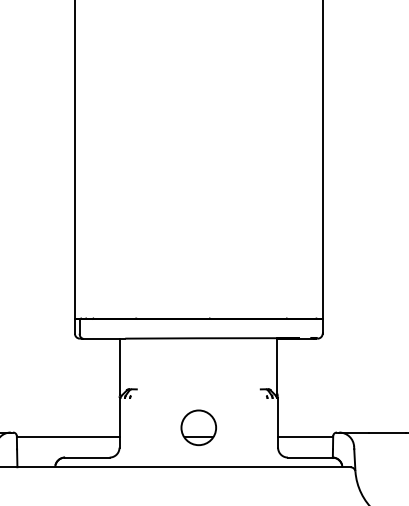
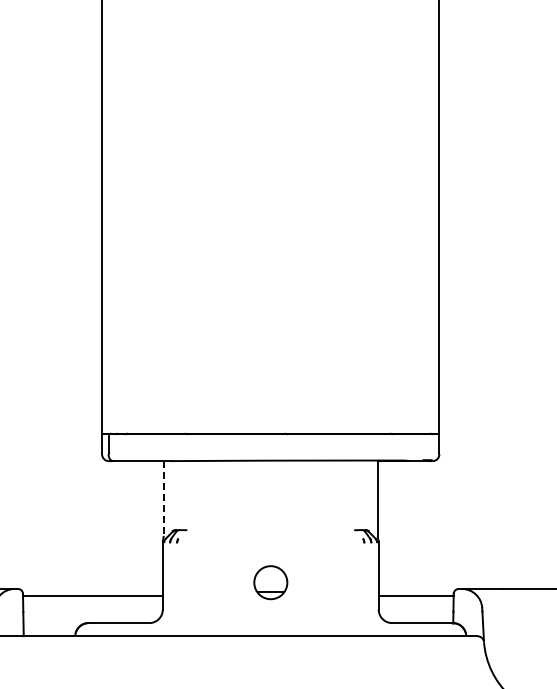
line: (120, 366) -> (163, 499), solid -> dashed
part: (198, 427) -> (270, 582), size x0.7

